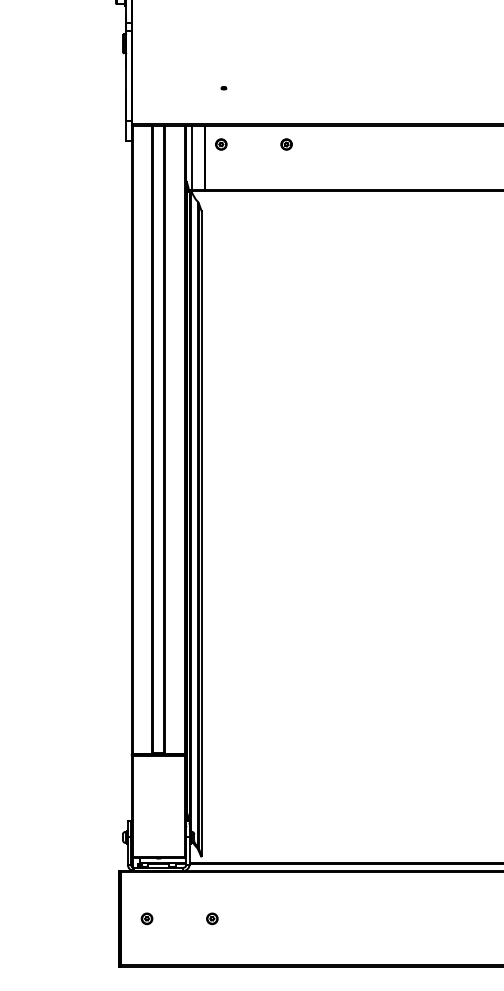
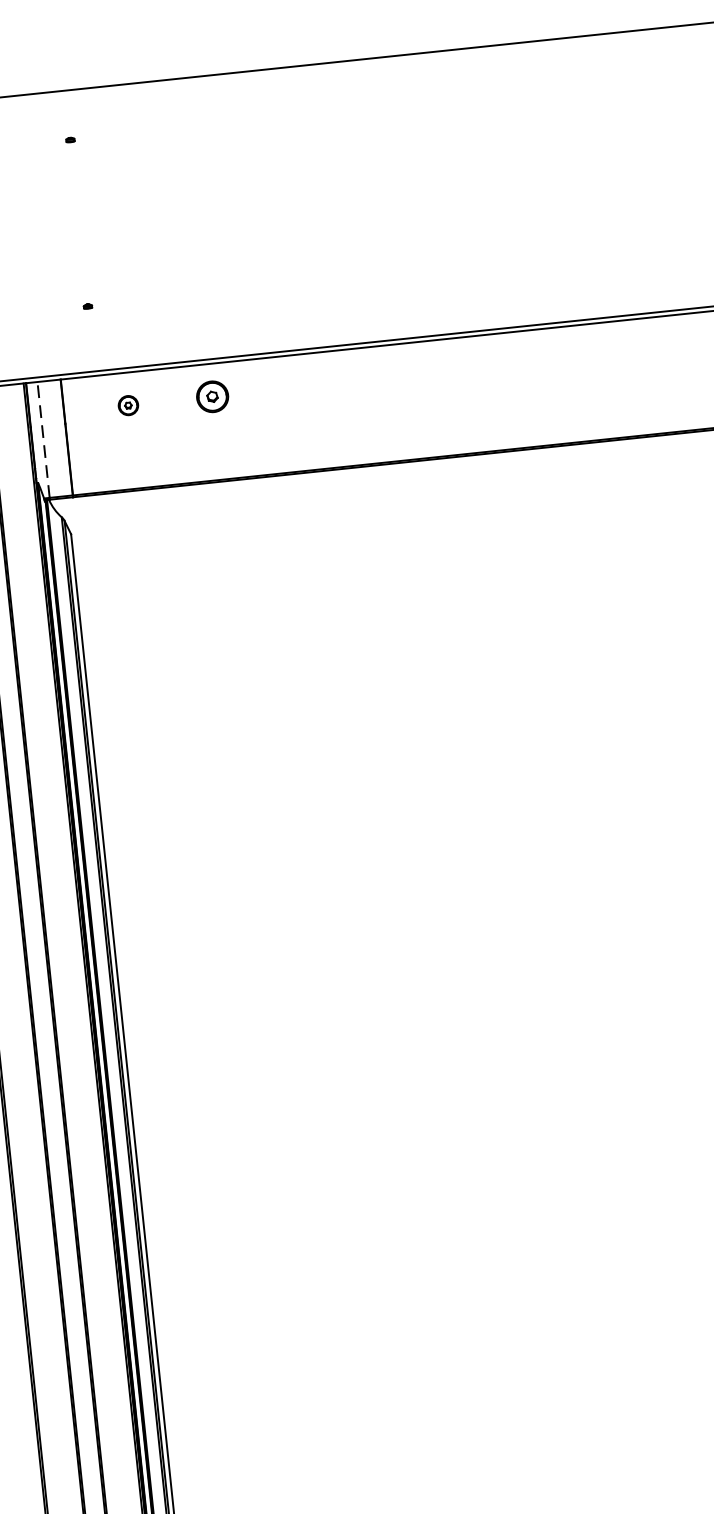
part: (221, 144) -> (128, 405), moved
part: (286, 144) -> (212, 396), size x1.6
line: (192, 158) -> (44, 440), solid -> dashed

